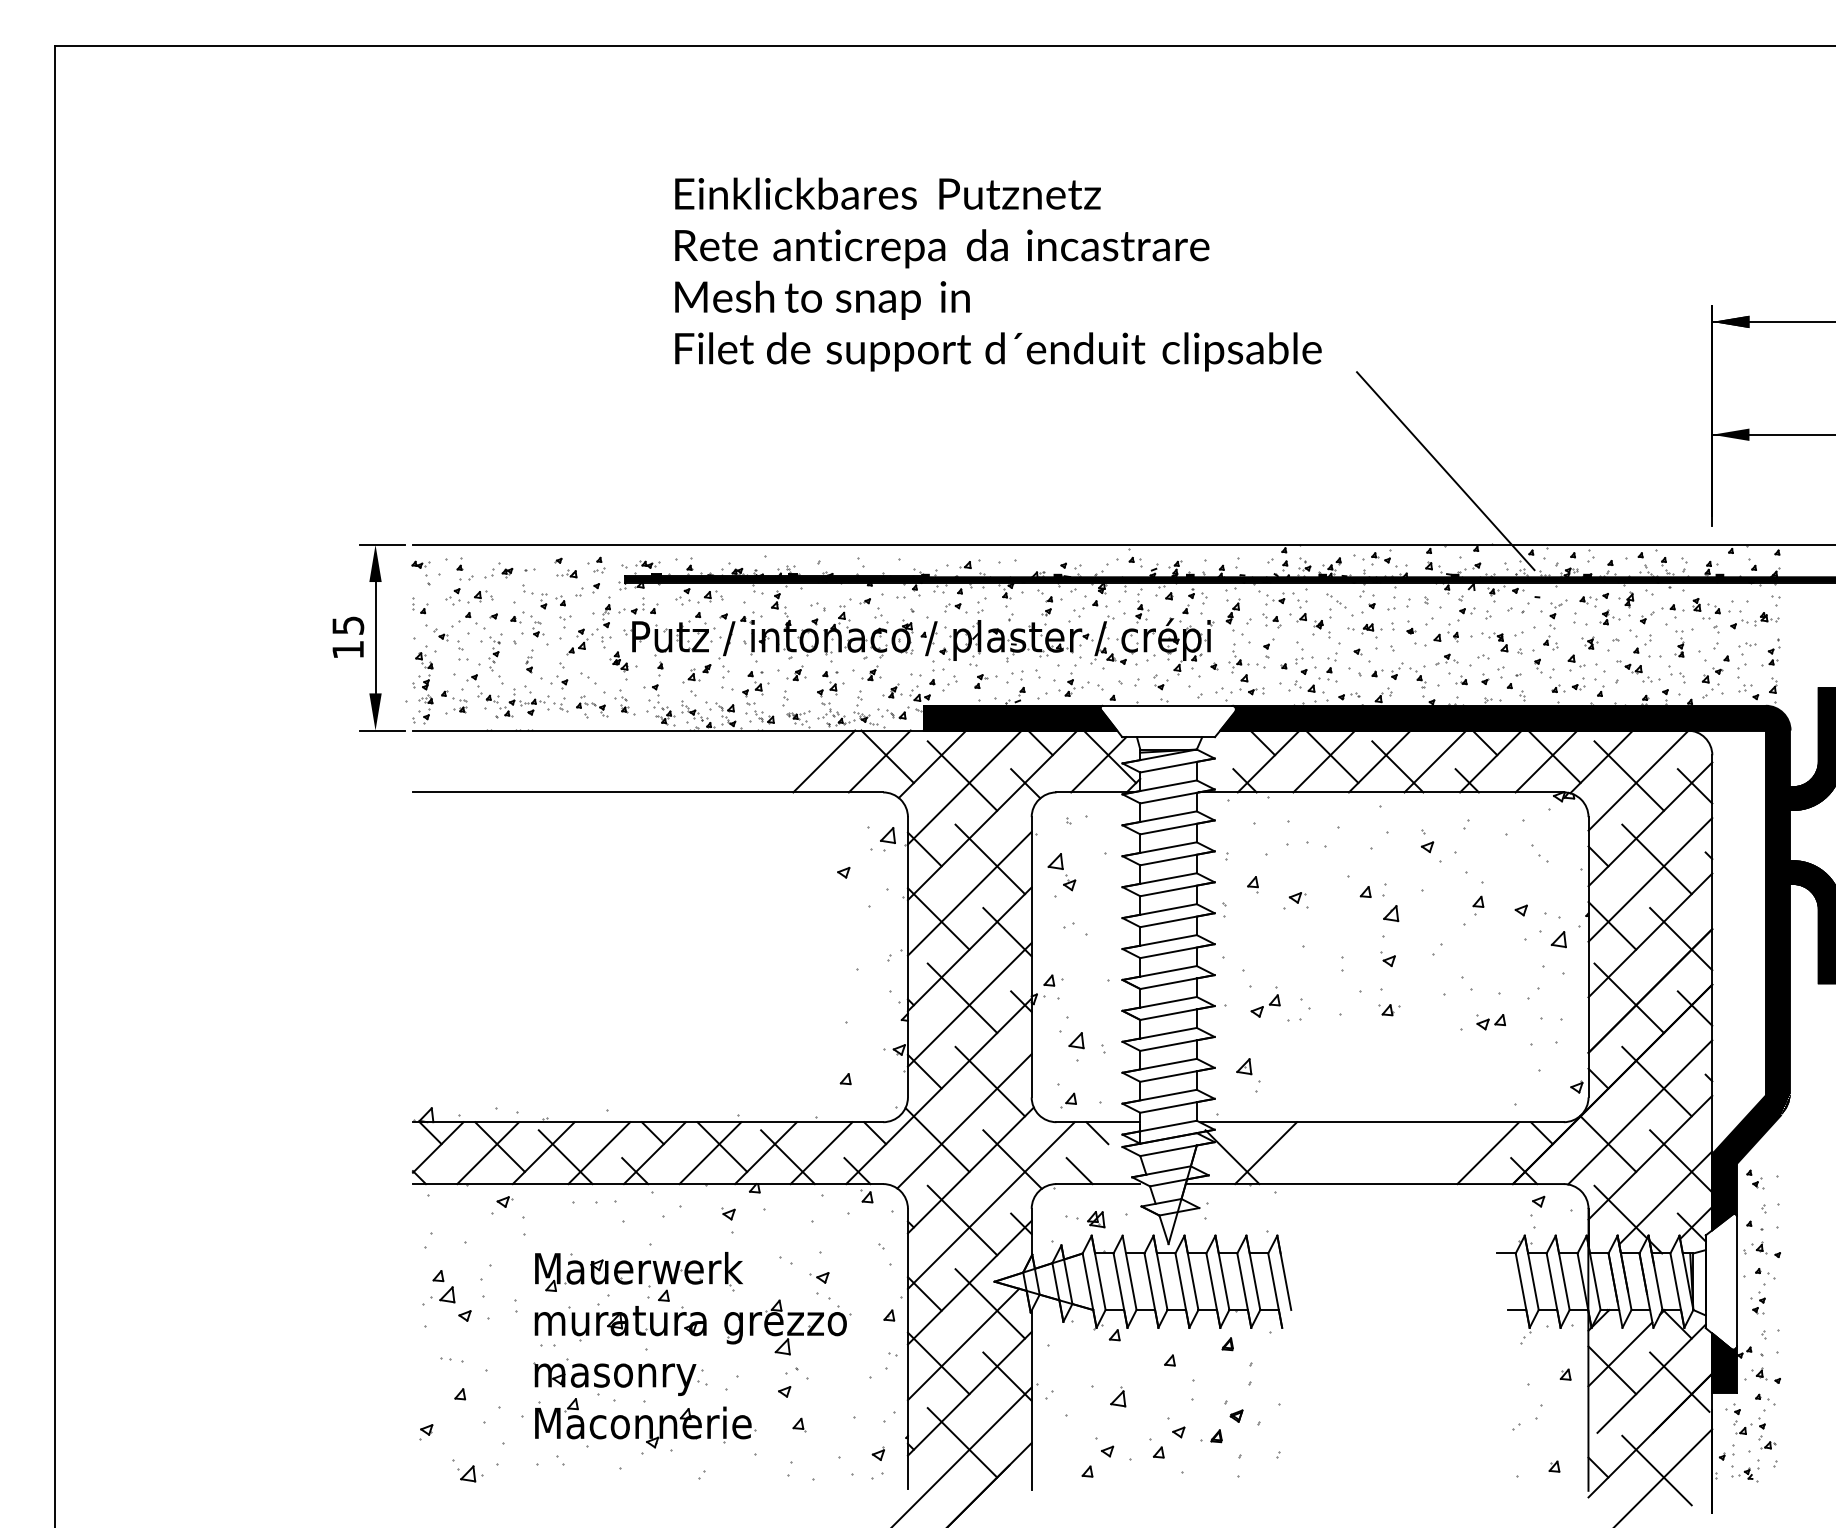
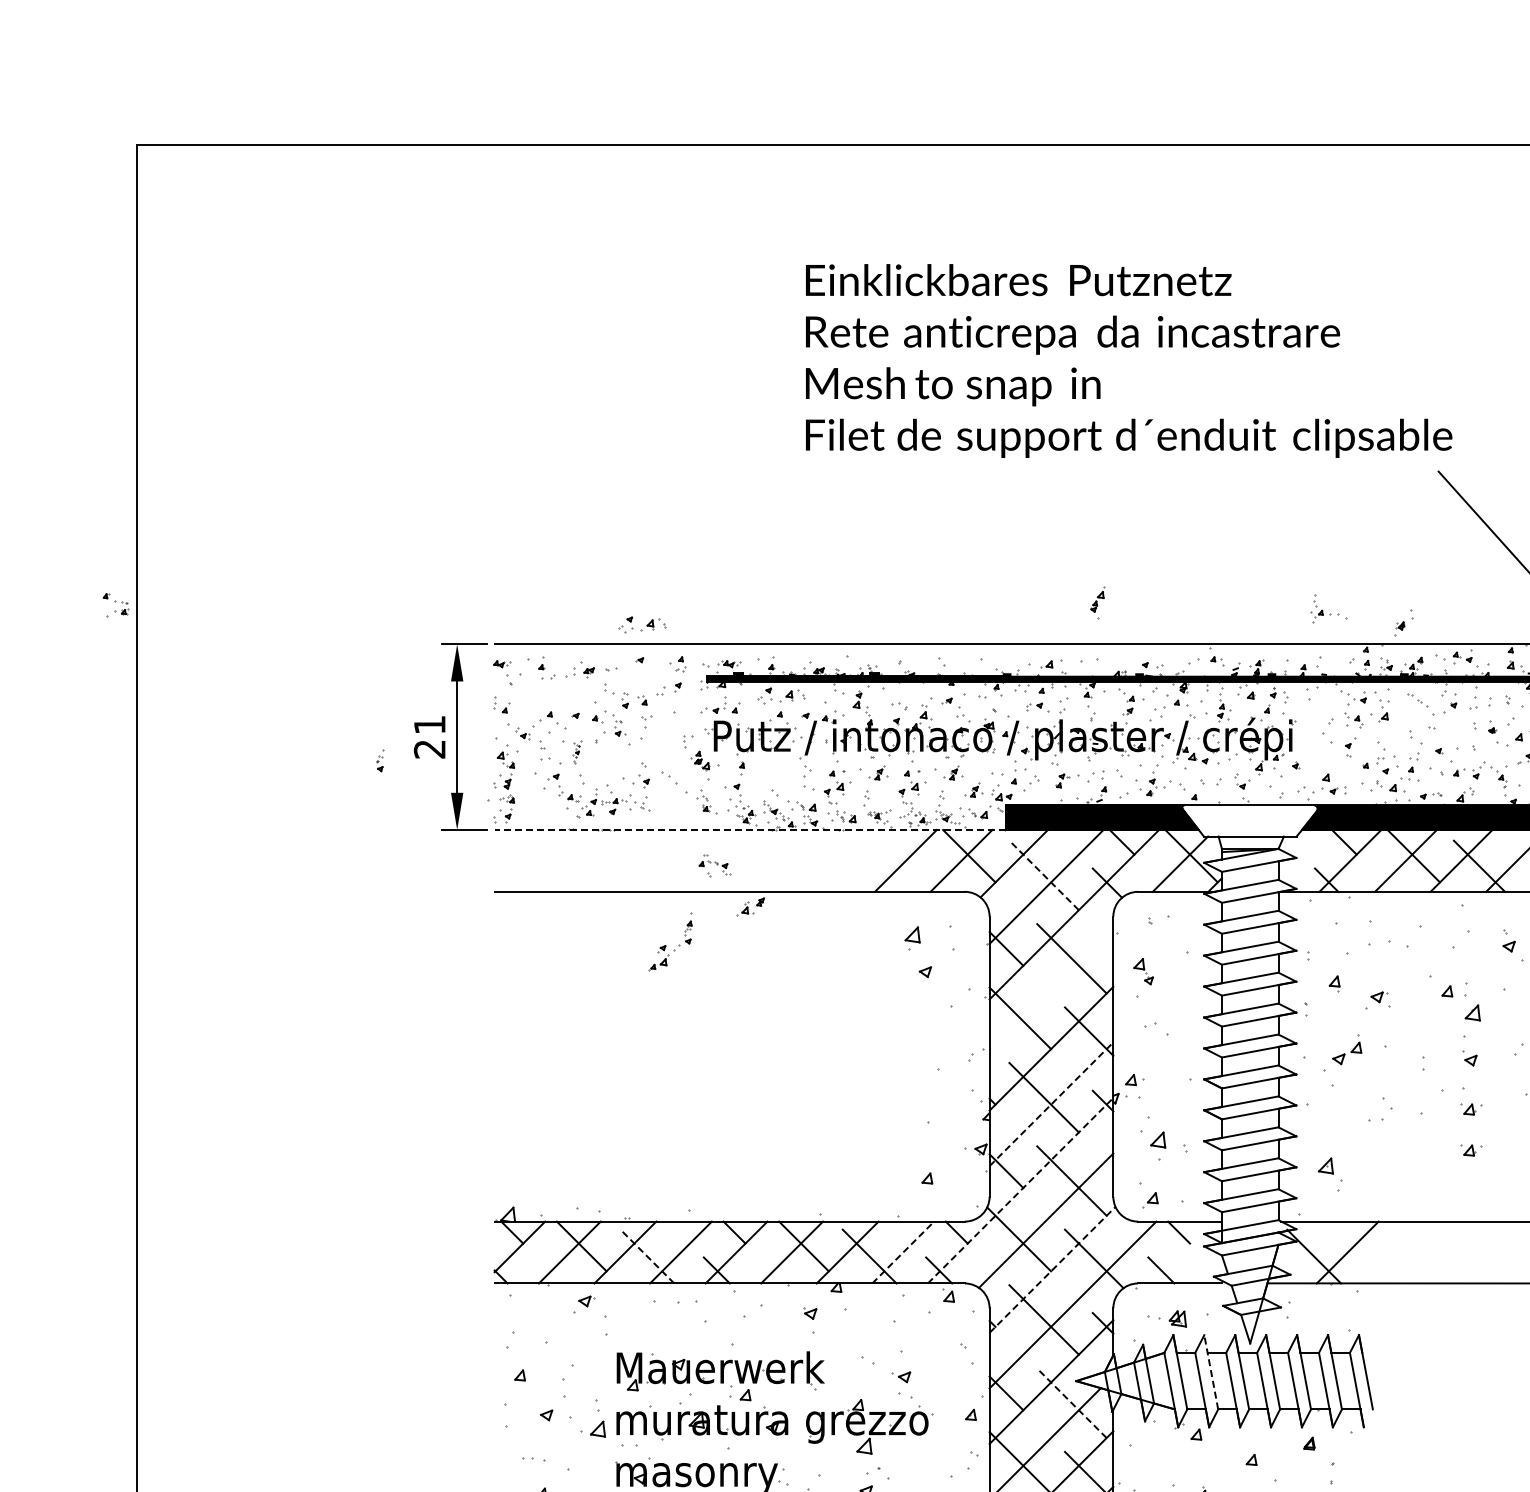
text: (998, 274) -> (1129, 360), moved
part: (566, 573) -> (648, 672), removed
part: (469, 596) -> (642, 624), moved
part: (1232, 614) -> (1097, 602), moved
part: (1321, 621) -> (1403, 622), moved
part: (588, 625) -> (670, 941), moved
part: (1371, 630) -> (1453, 729), removed
text: (348, 637) -> (430, 736), 15 -> 21
part: (495, 652) -> (577, 751), size x0.6
part: (1246, 658) -> (1328, 608), moved
part: (529, 661) -> (380, 760), moved
part: (696, 673) -> (750, 906), moved
part: (454, 702) -> (116, 604), moved
part: (592, 706) -> (715, 864), moved
line: (668, 730) -> (750, 829), solid -> dashed
line: (962, 775) -> (1044, 874), solid -> dashed
part: (887, 839) -> (912, 938), moved
part: (1061, 872) -> (1143, 971), size x0.7
line: (969, 893) -> (1051, 992), removed
part: (1265, 1001) -> (1347, 1048), moved
line: (970, 1004) -> (1052, 1103), solid -> dashed
part: (1389, 1051) -> (1471, 1150), added
line: (939, 1090) -> (1021, 1189), solid -> dashed
line: (821, 1153) -> (903, 1252), solid -> dashed
line: (565, 1156) -> (647, 1255), solid -> dashed
line: (971, 1170) -> (1053, 1269), solid -> dashed
line: (1129, 1272) -> (1211, 1371), solid -> dashed
part: (442, 1294) -> (593, 1428), moved
line: (989, 1303) -> (1071, 1402), solid -> dashed

